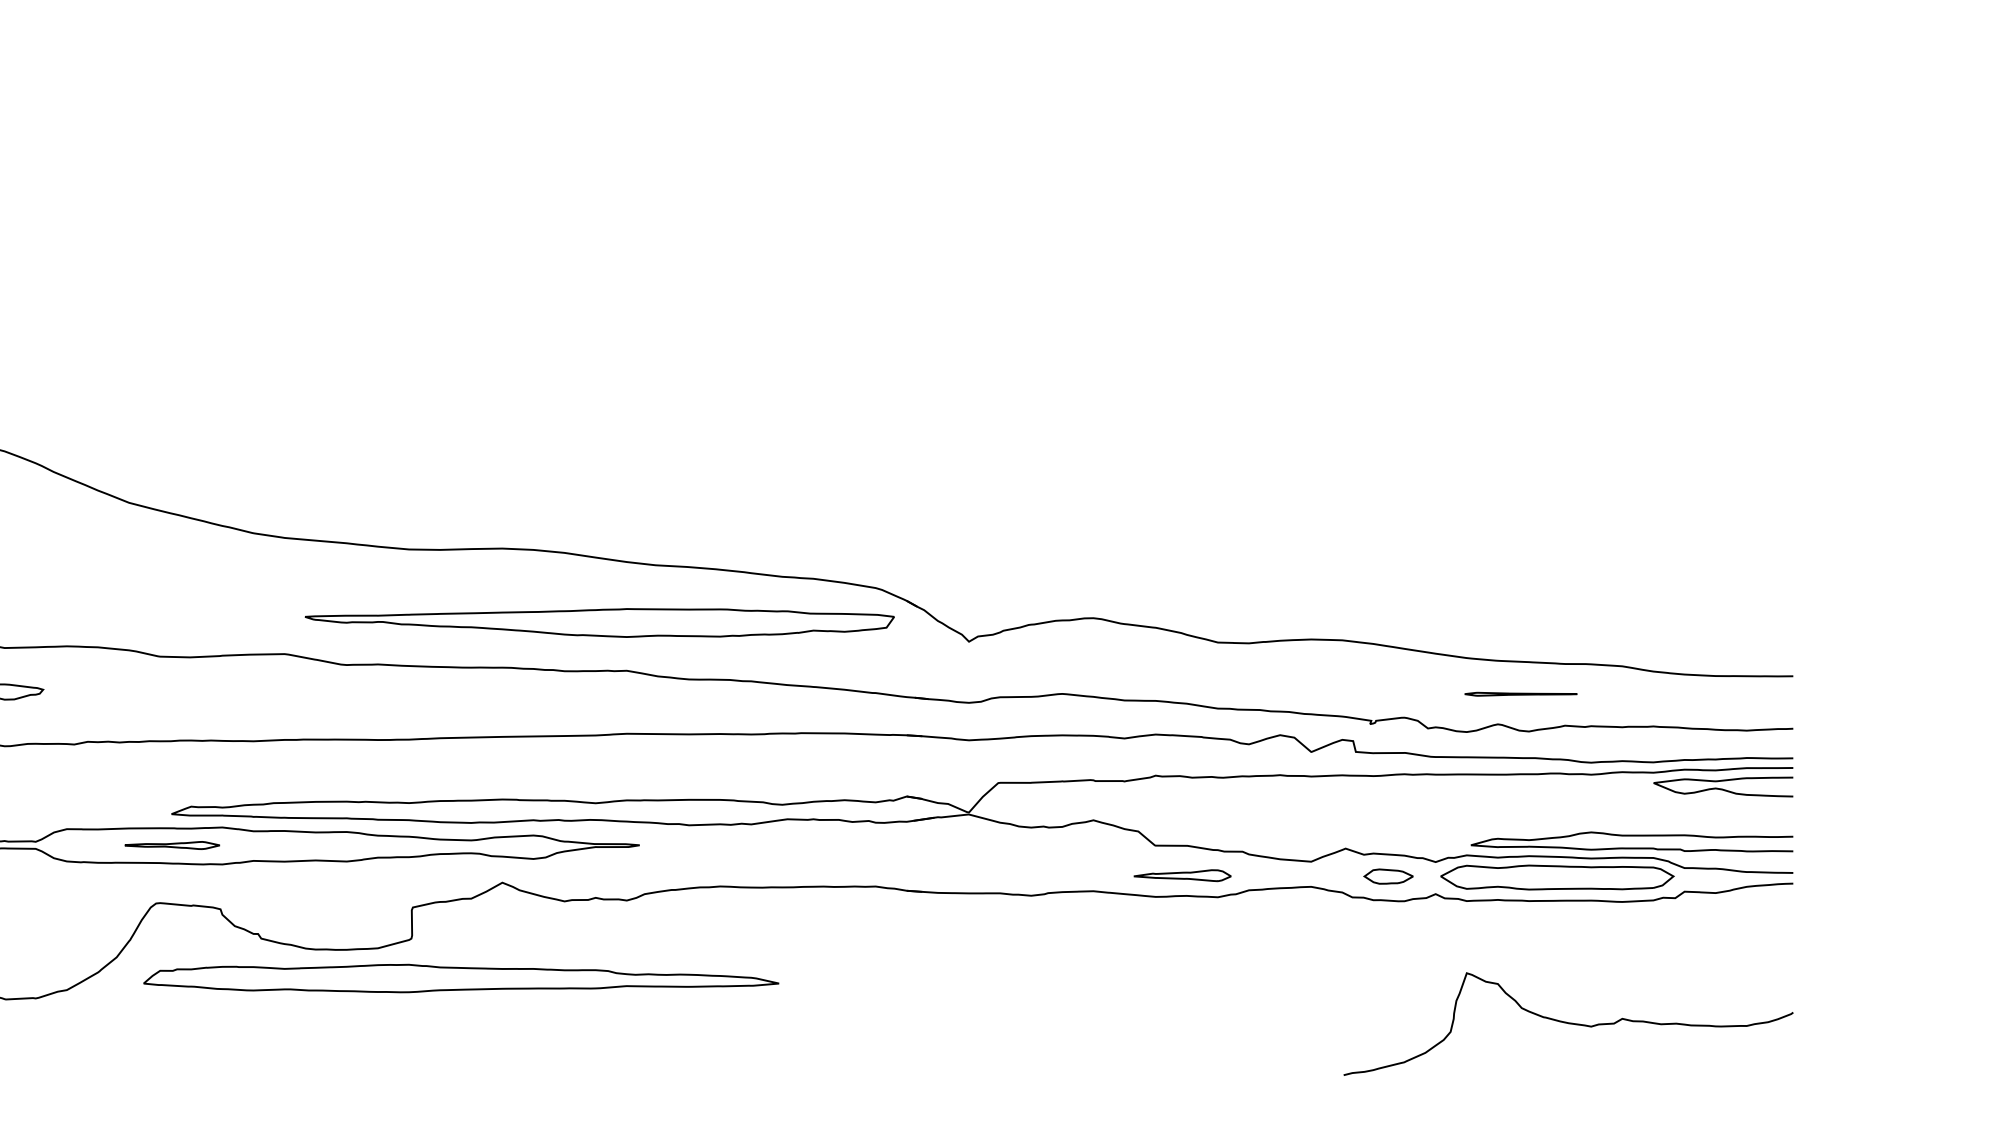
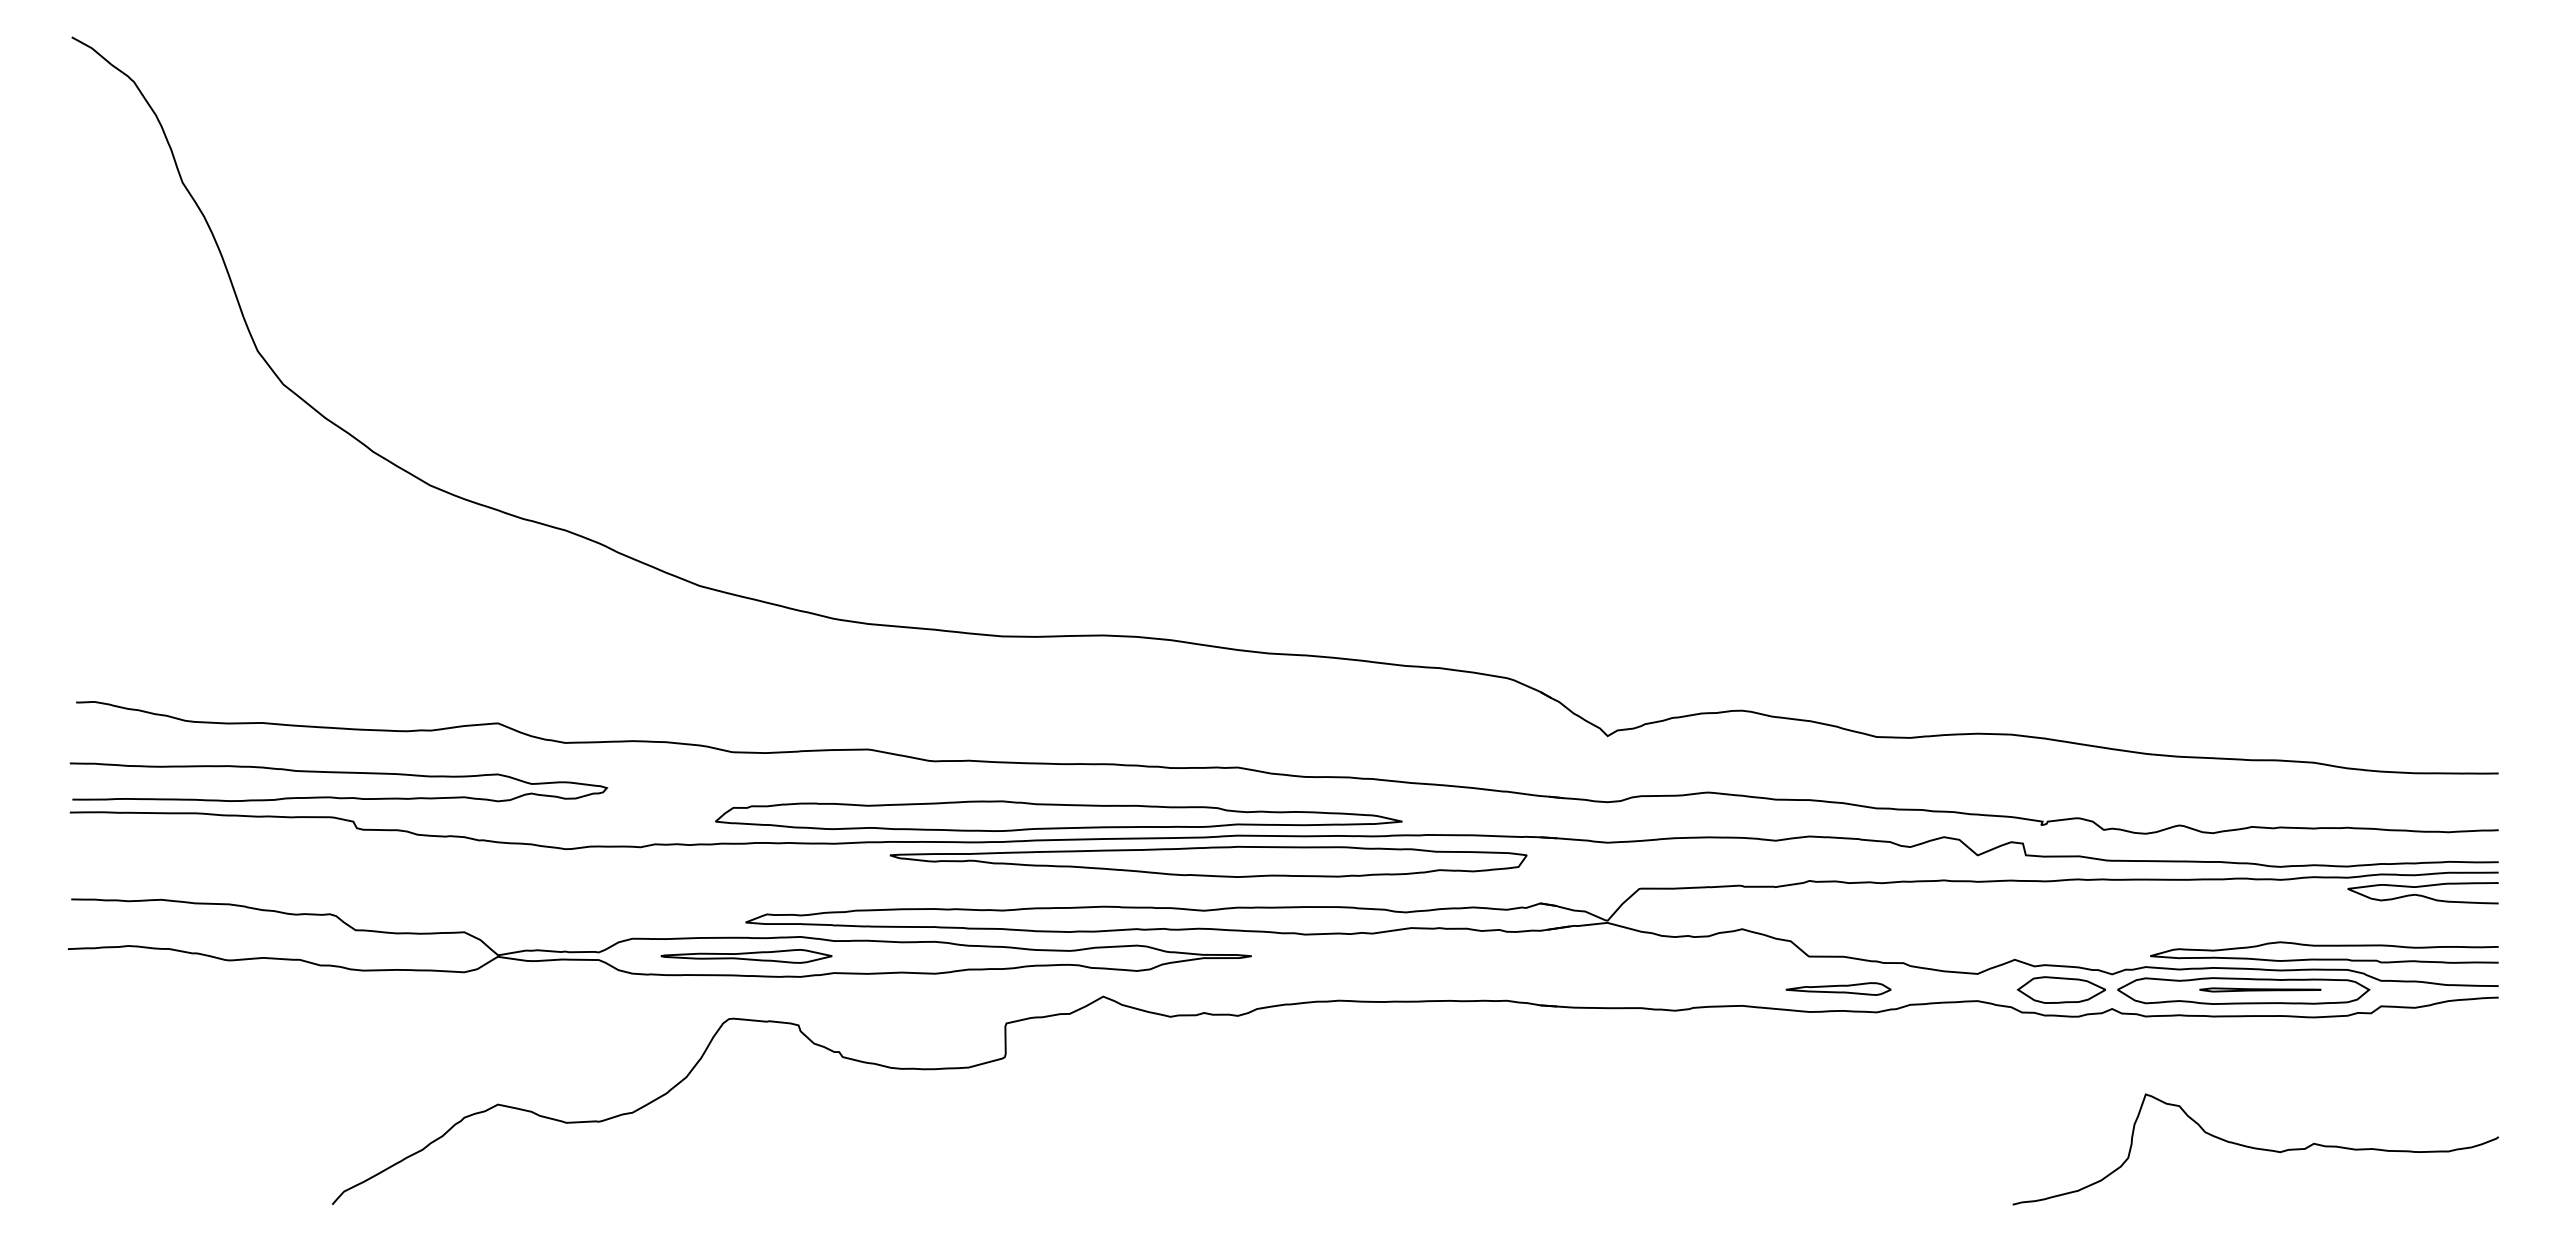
part: (599, 622) -> (1208, 861), moved
part: (1521, 693) -> (2260, 989), moved
part: (172, 845) -> (746, 956), size x1.67
part: (1387, 876) -> (2060, 989), size x1.67
part: (460, 977) -> (1058, 815), moved

